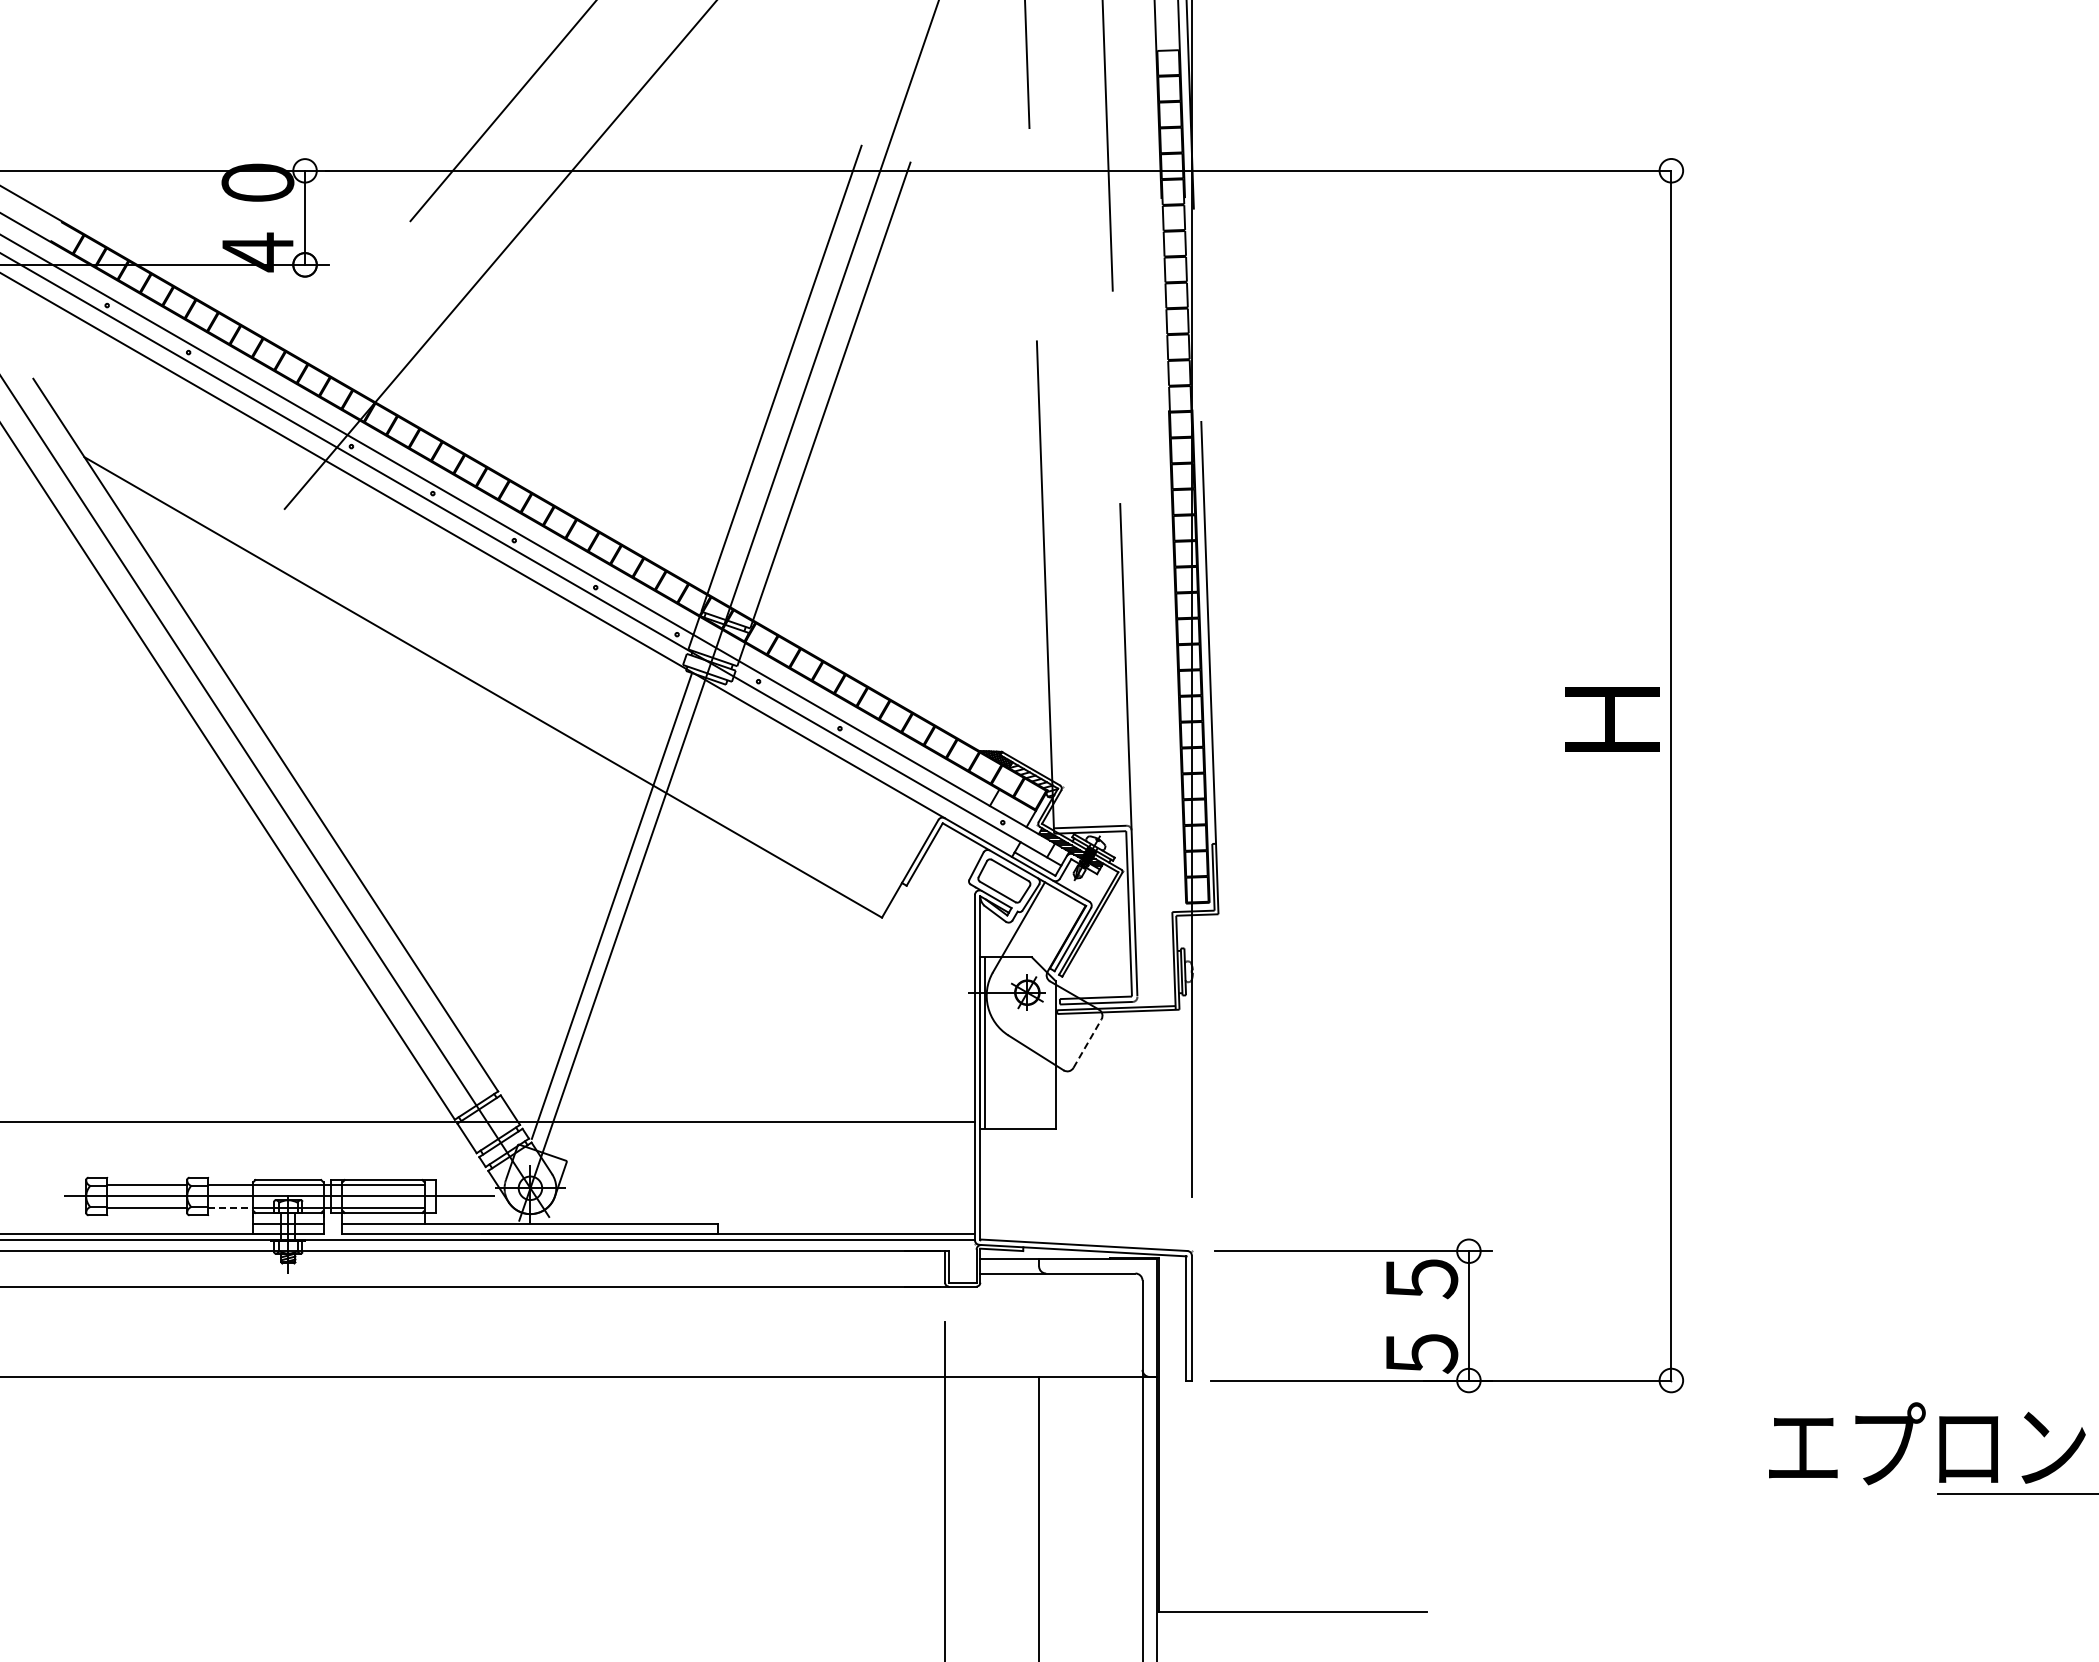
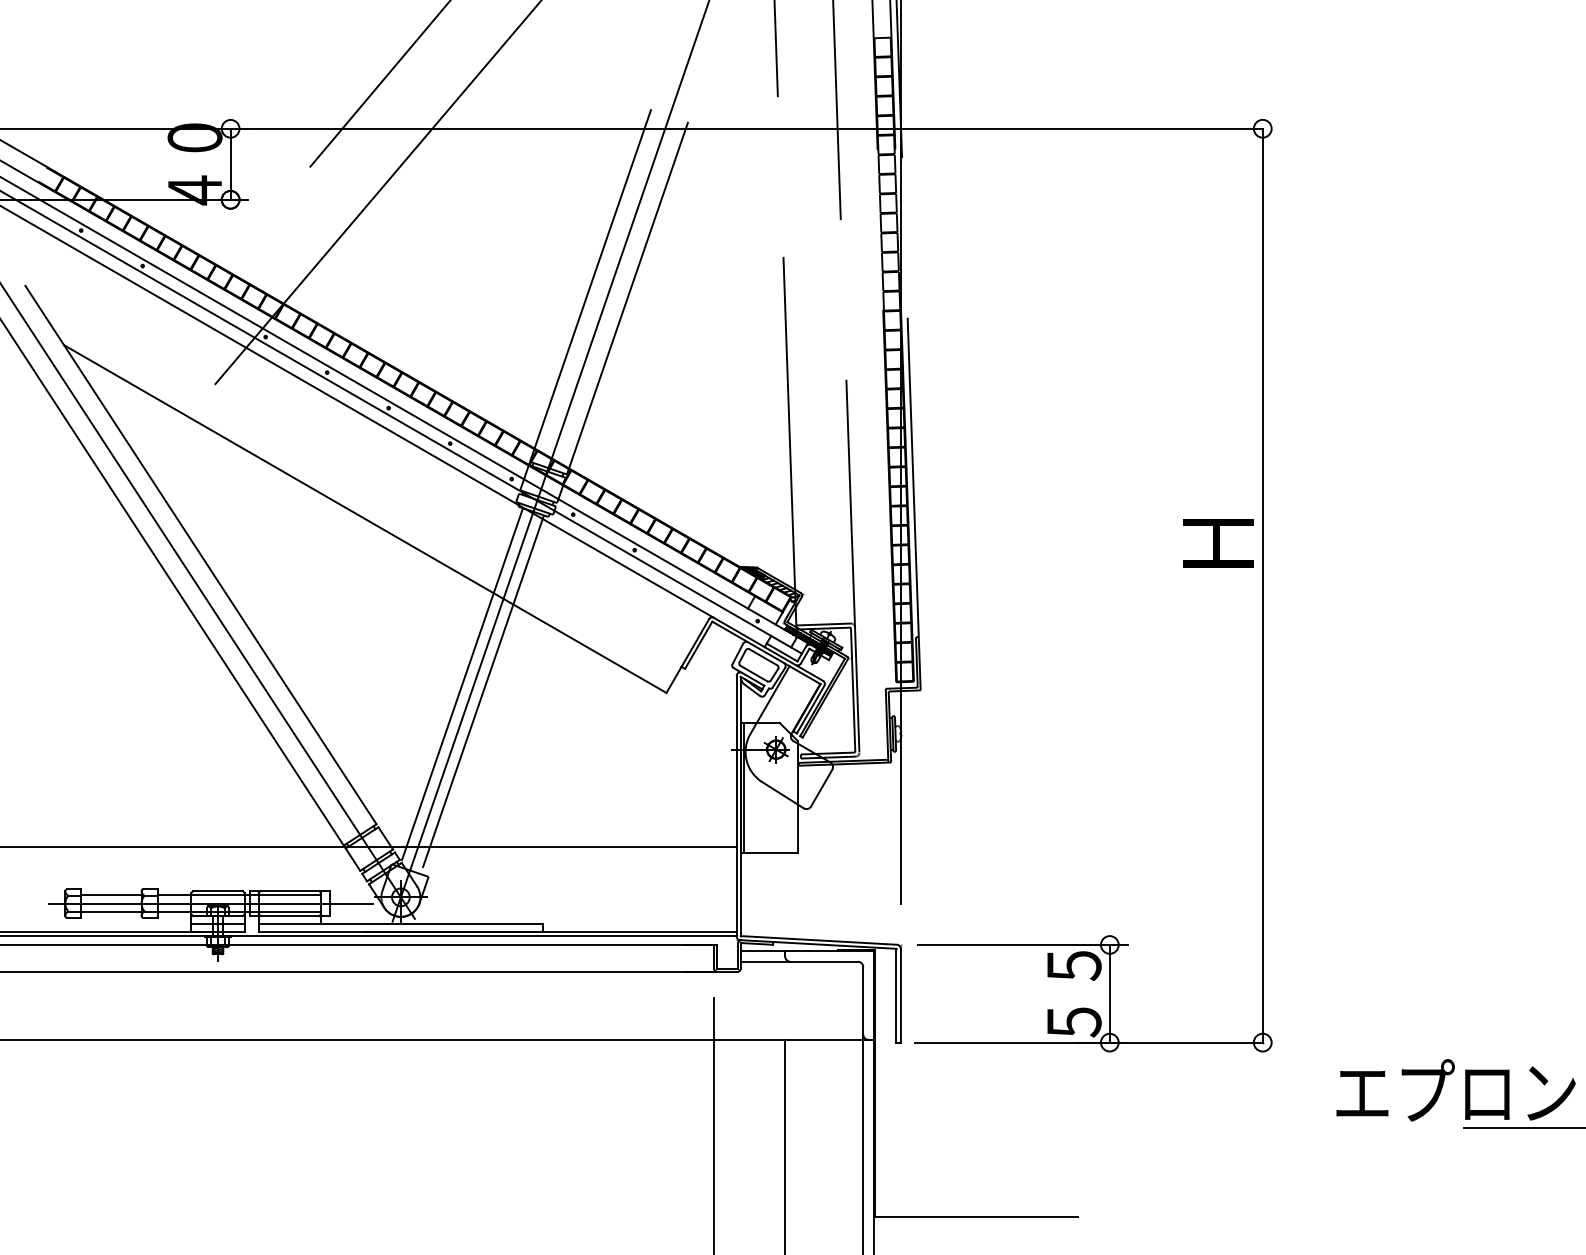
line: (637, 919) -> (481, 694), added
line: (1087, 1043) -> (821, 788), dashed -> solid
line: (231, 1207) -> (175, 911), dashed -> solid

